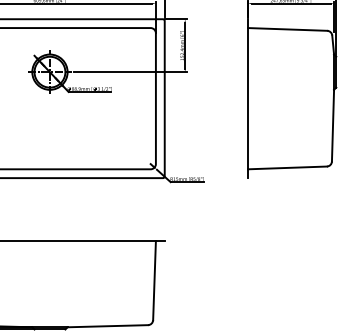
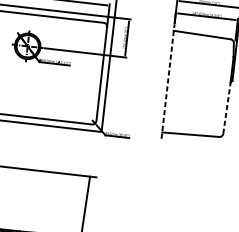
line: (247, 98) -> (167, 81), solid -> dashed
line: (333, 125) -> (227, 107), solid -> dashed

